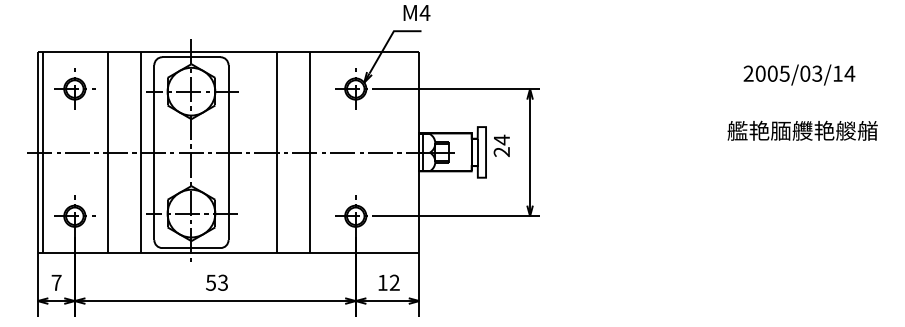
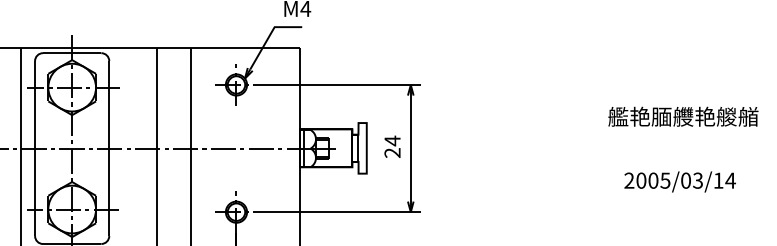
text: (799, 74) -> (680, 181), moved
text: (802, 130) -> (683, 116), moved
text: (501, 145) -> (392, 146), moved

